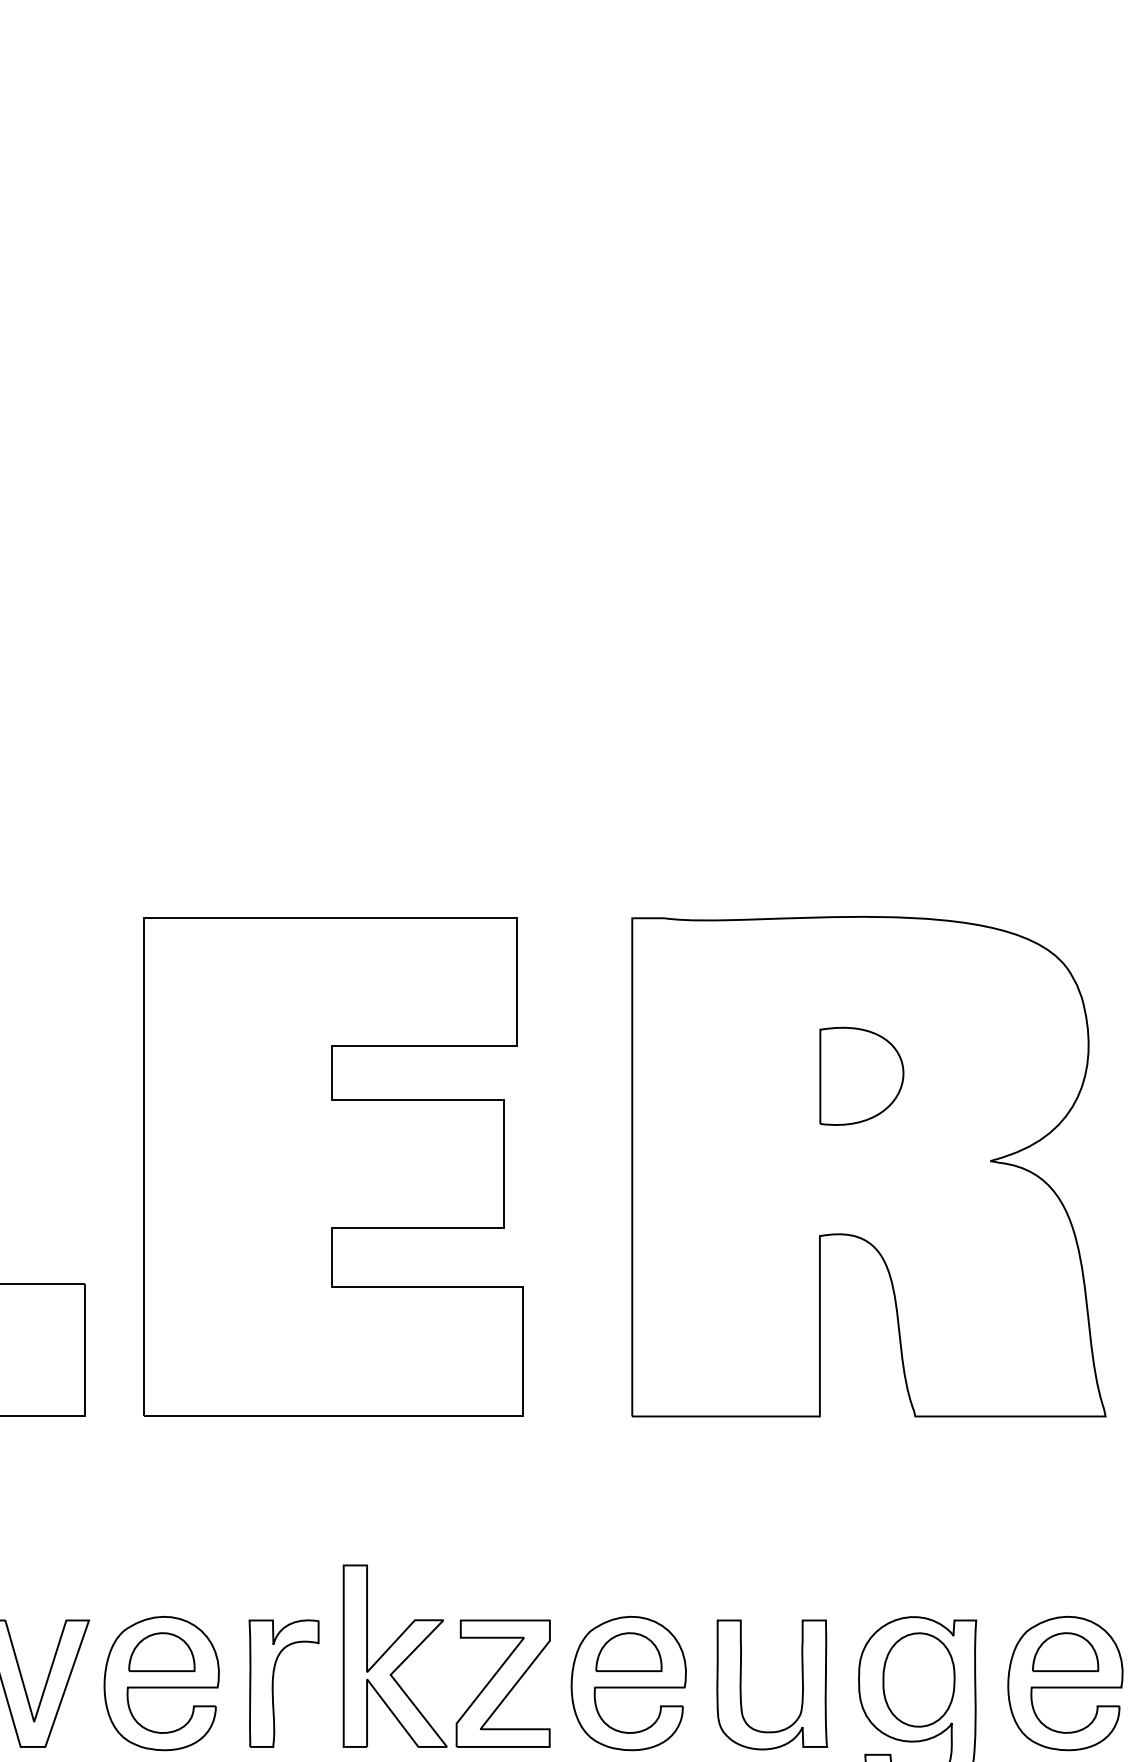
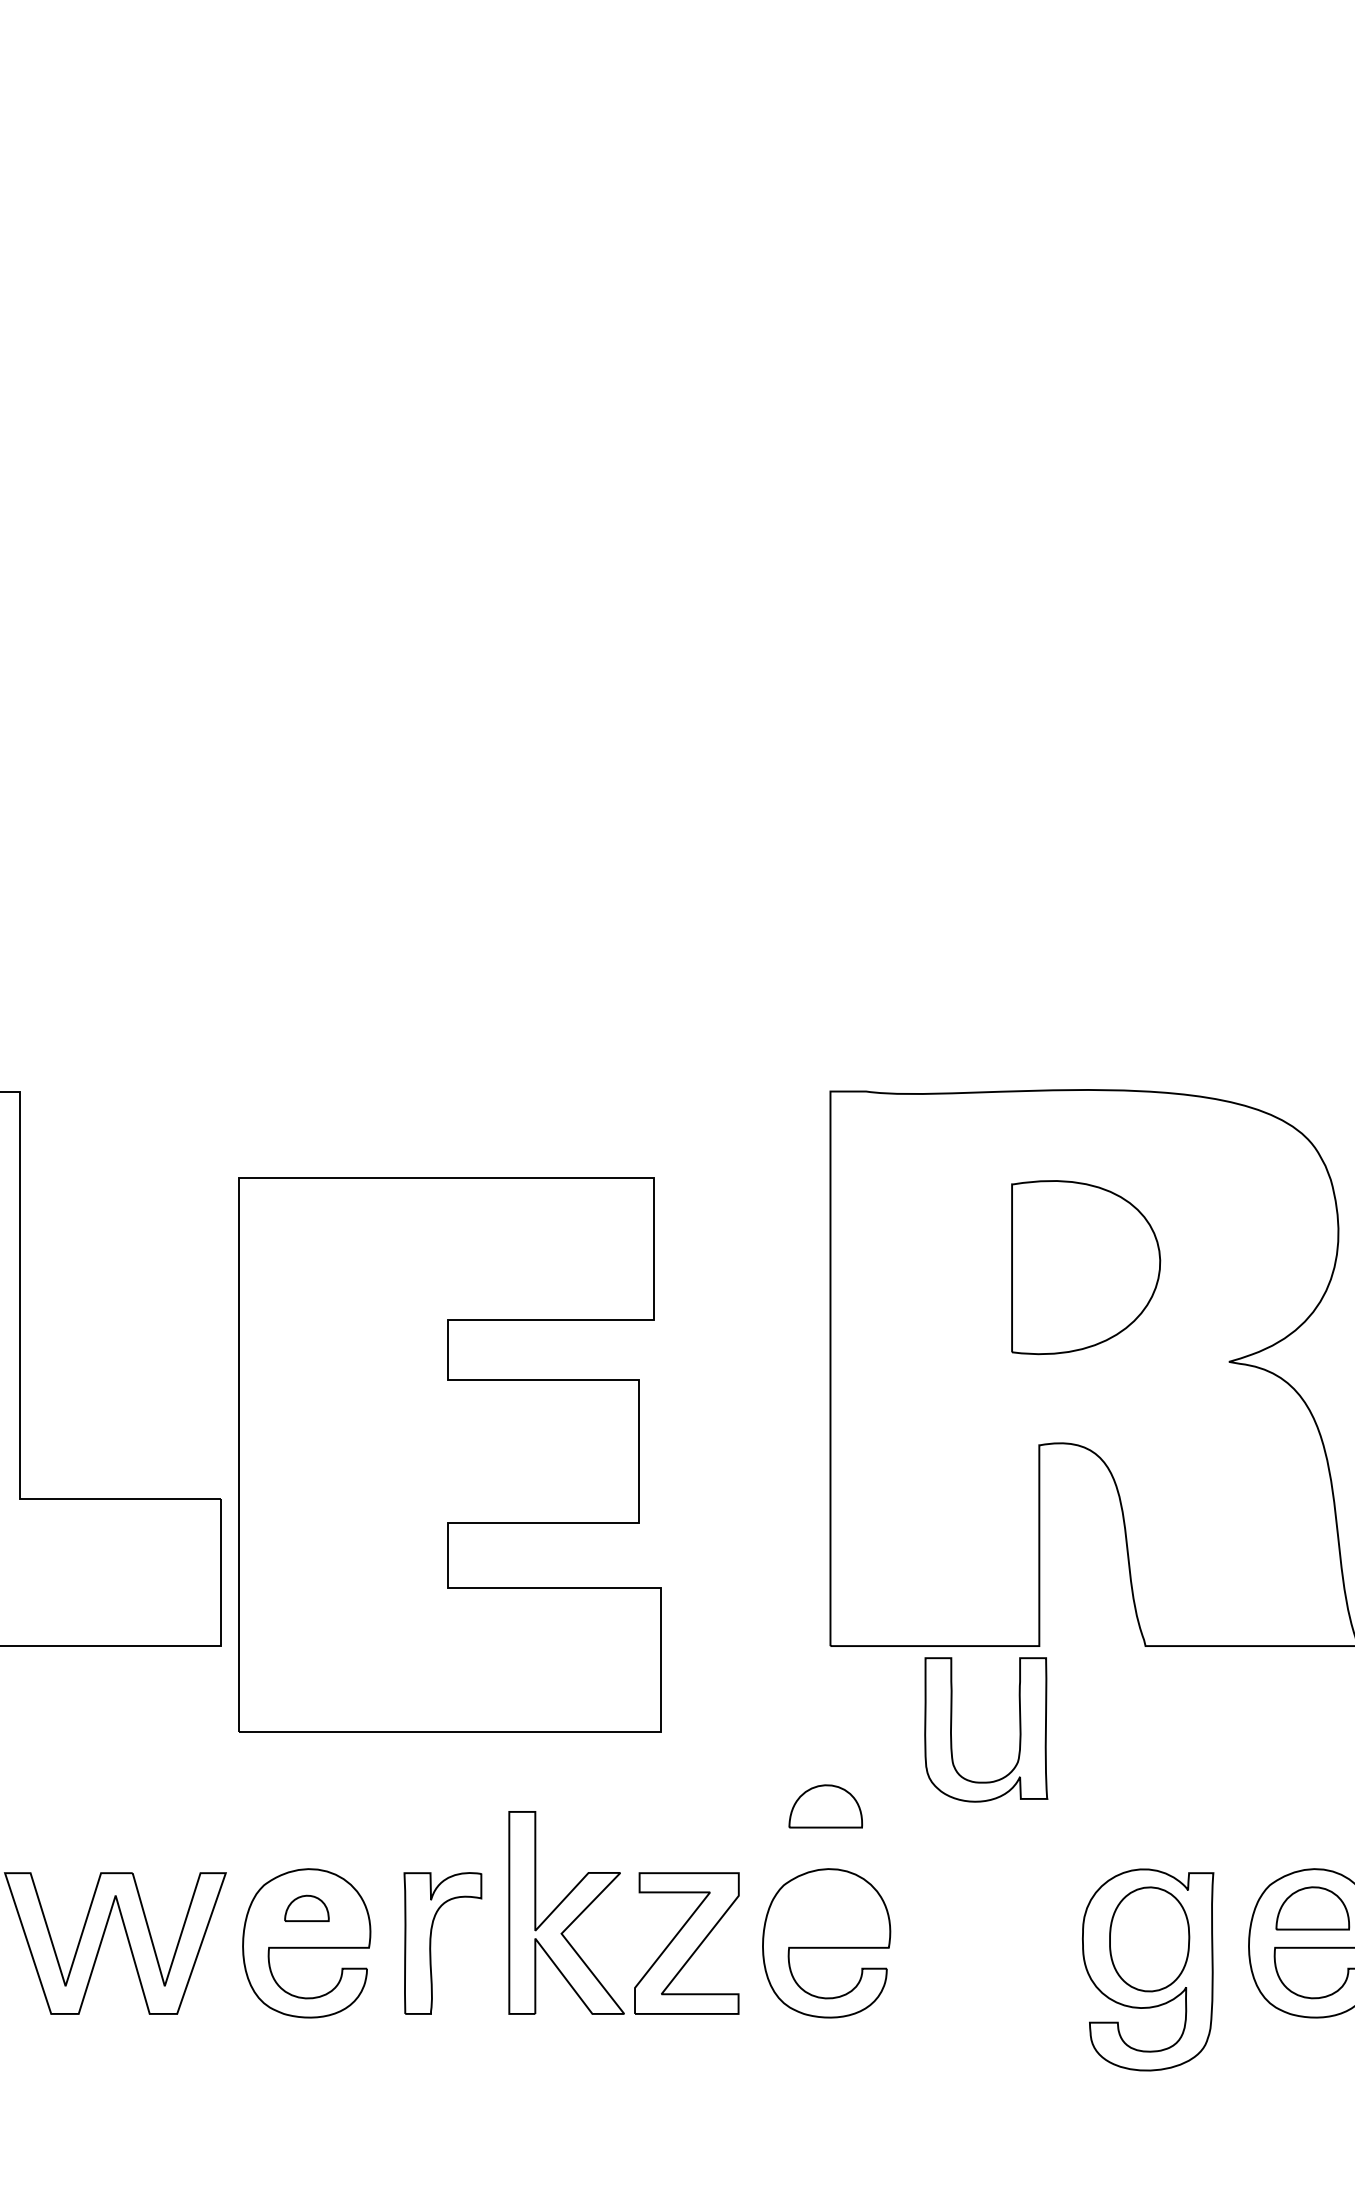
part: (861, 1076) -> (1085, 1267), size x1.6
part: (333, 1167) -> (449, 1454), moved
part: (161, 1652) -> (306, 1908), size x0.6
part: (628, 1652) -> (825, 1806), moved
part: (802, 1684) -> (1019, 1729), moved

